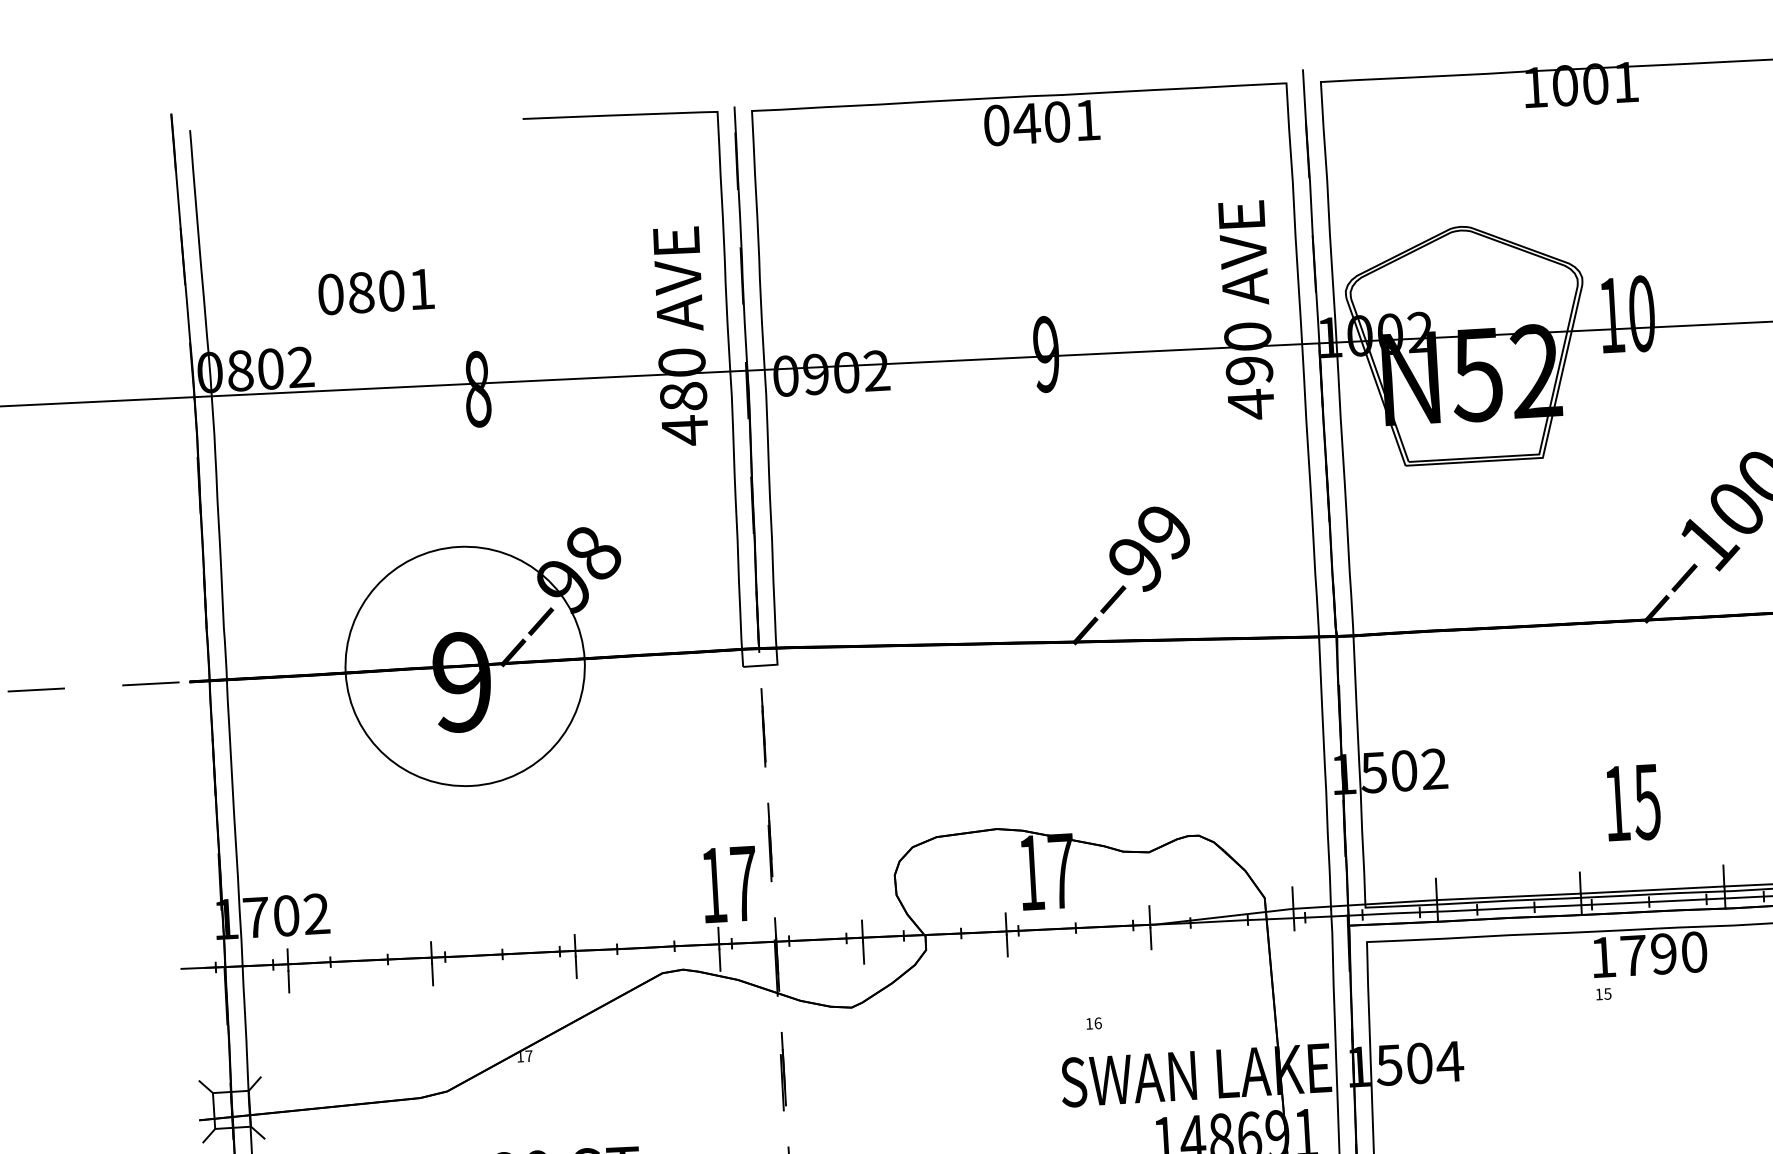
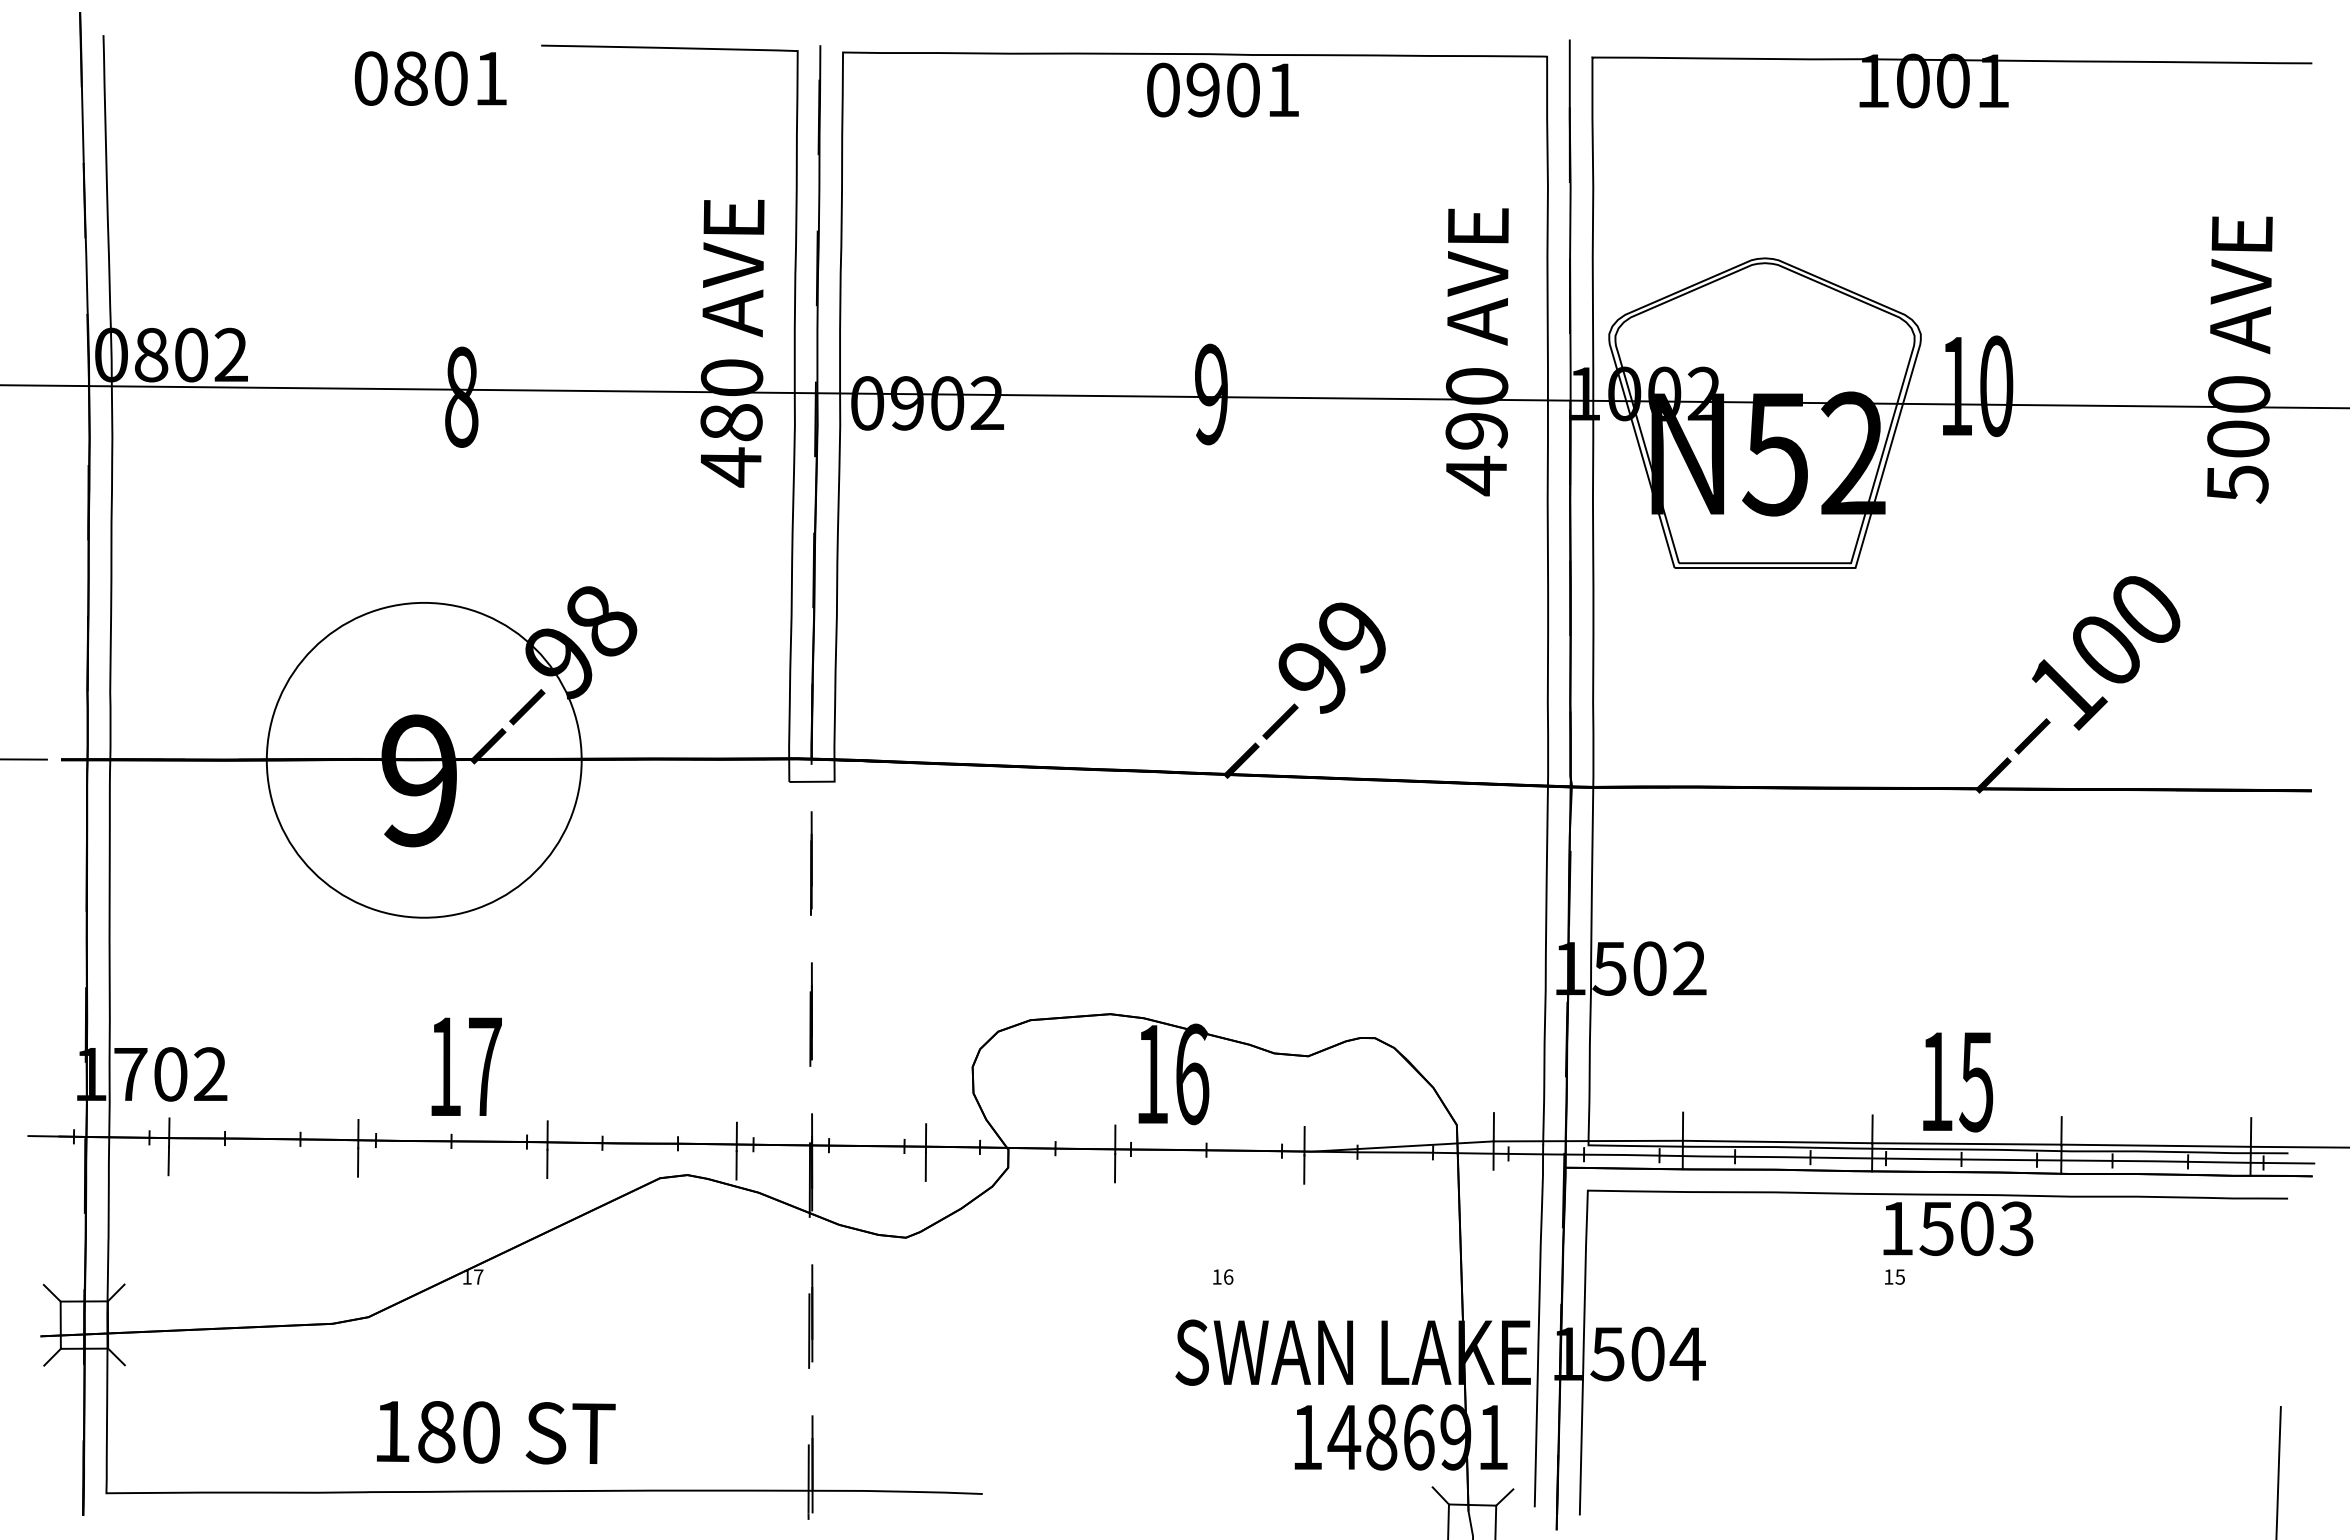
text: (1027, 123) -> (1203, 89), 0401 -> 0901
text: (376, 291) -> (430, 78), moved
text: (1633, 803) -> (1958, 1082), moved
text: (1061, 871) -> (1192, 1074), 17 -> 16
text: (729, 884) -> (466, 1066), moved
text: (1663, 953) -> (1976, 1228), 1790 -> 1503

